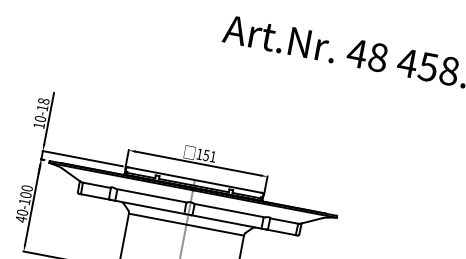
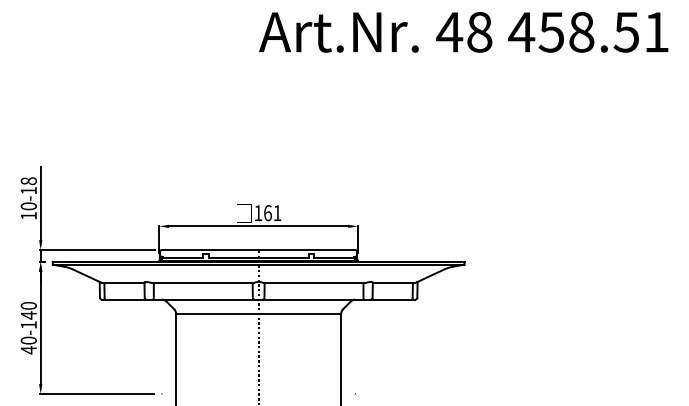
text: (206, 155) -> (267, 213), 151 -> 161
text: (25, 195) -> (28, 315), 40-100 -> 40-140

